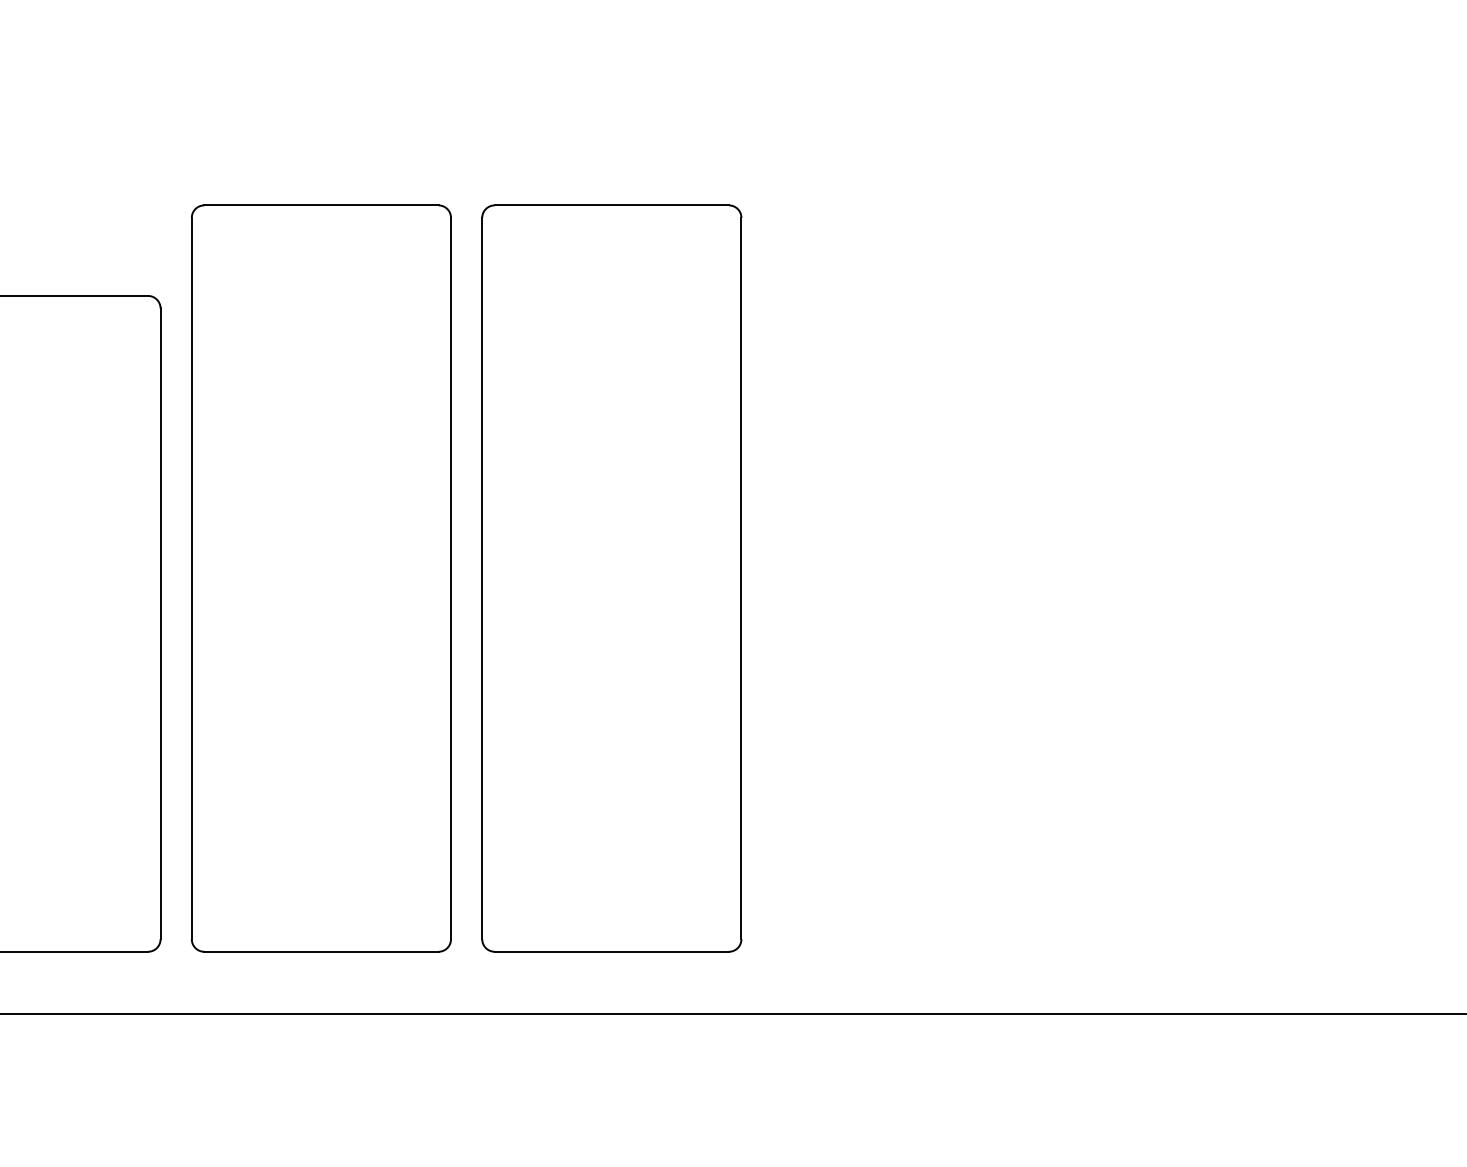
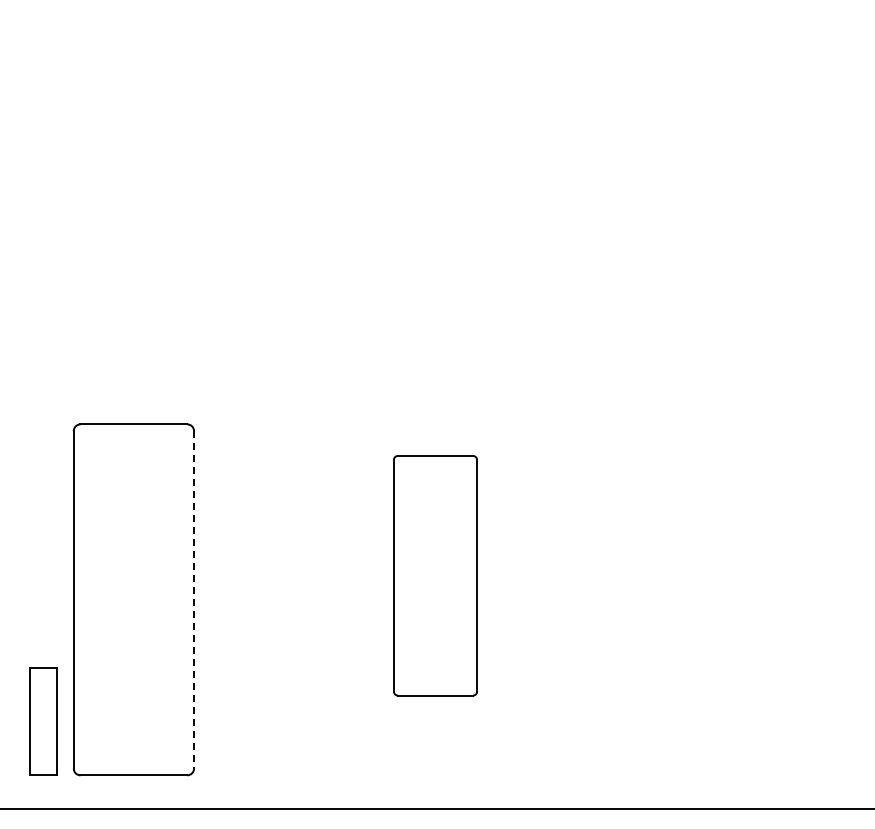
part: (320, 578) -> (279, 575), removed
part: (611, 578) -> (435, 575), size x0.6
line: (161, 623) -> (194, 599), solid -> dashed

